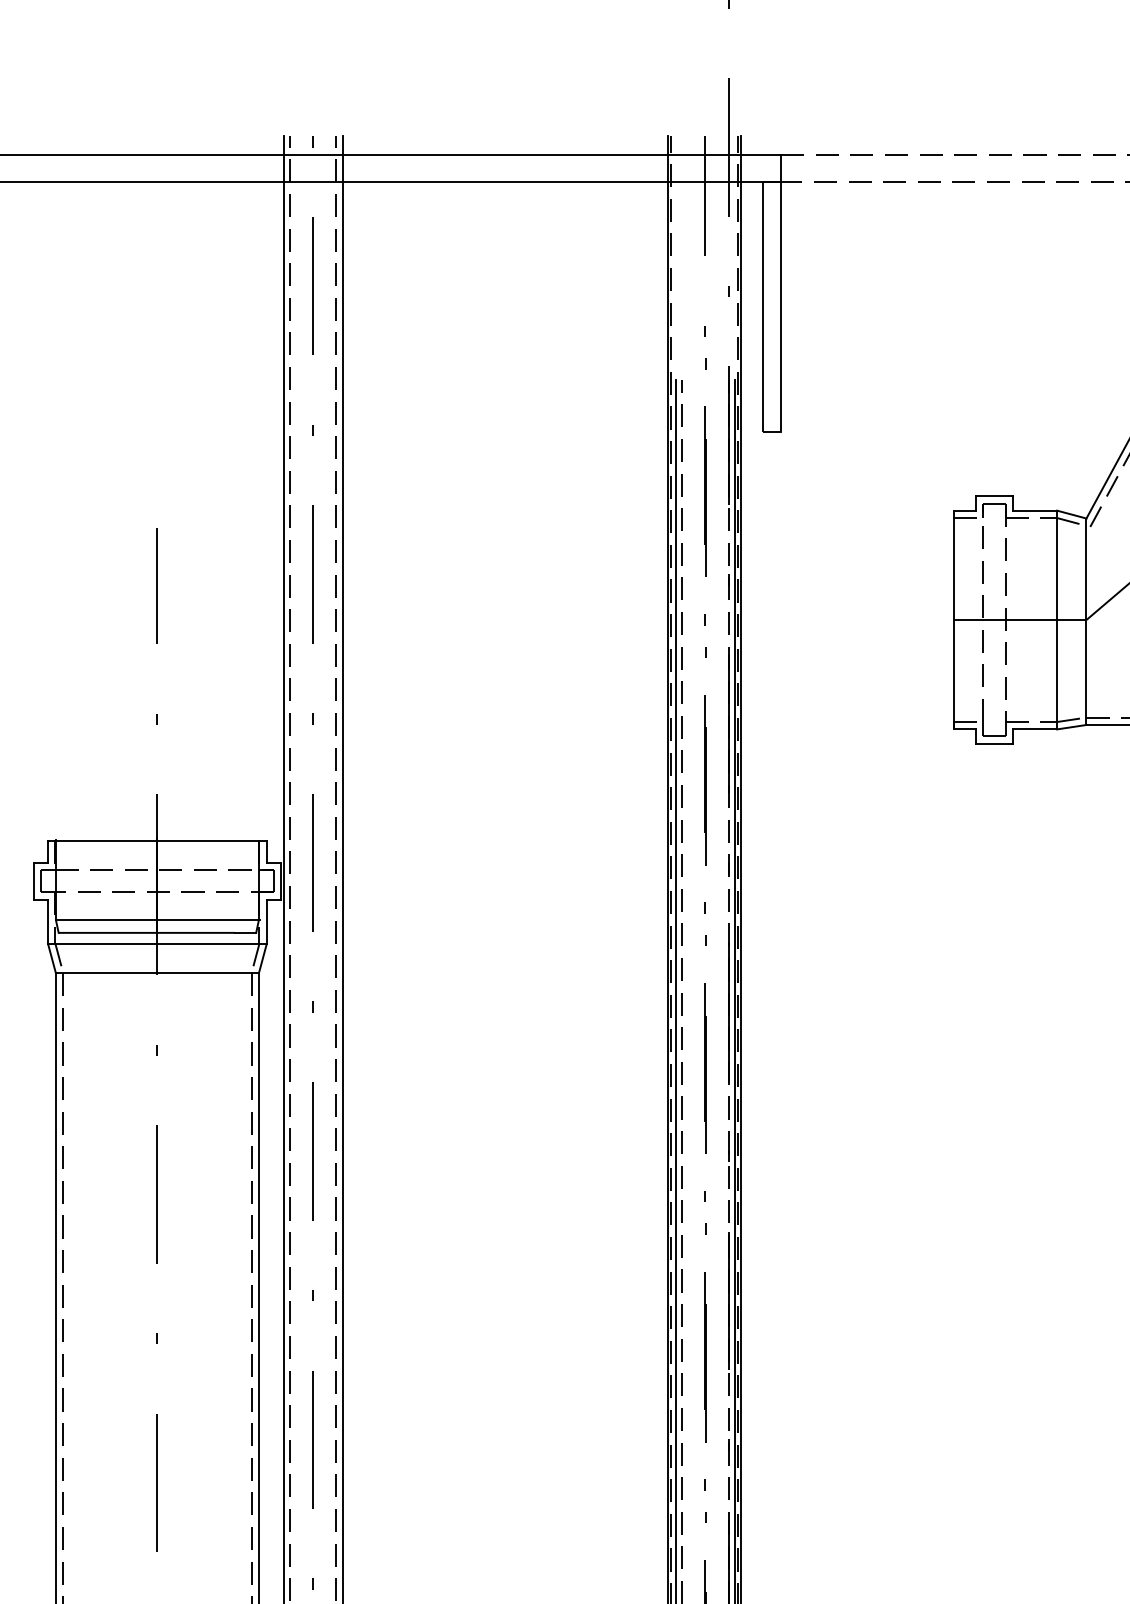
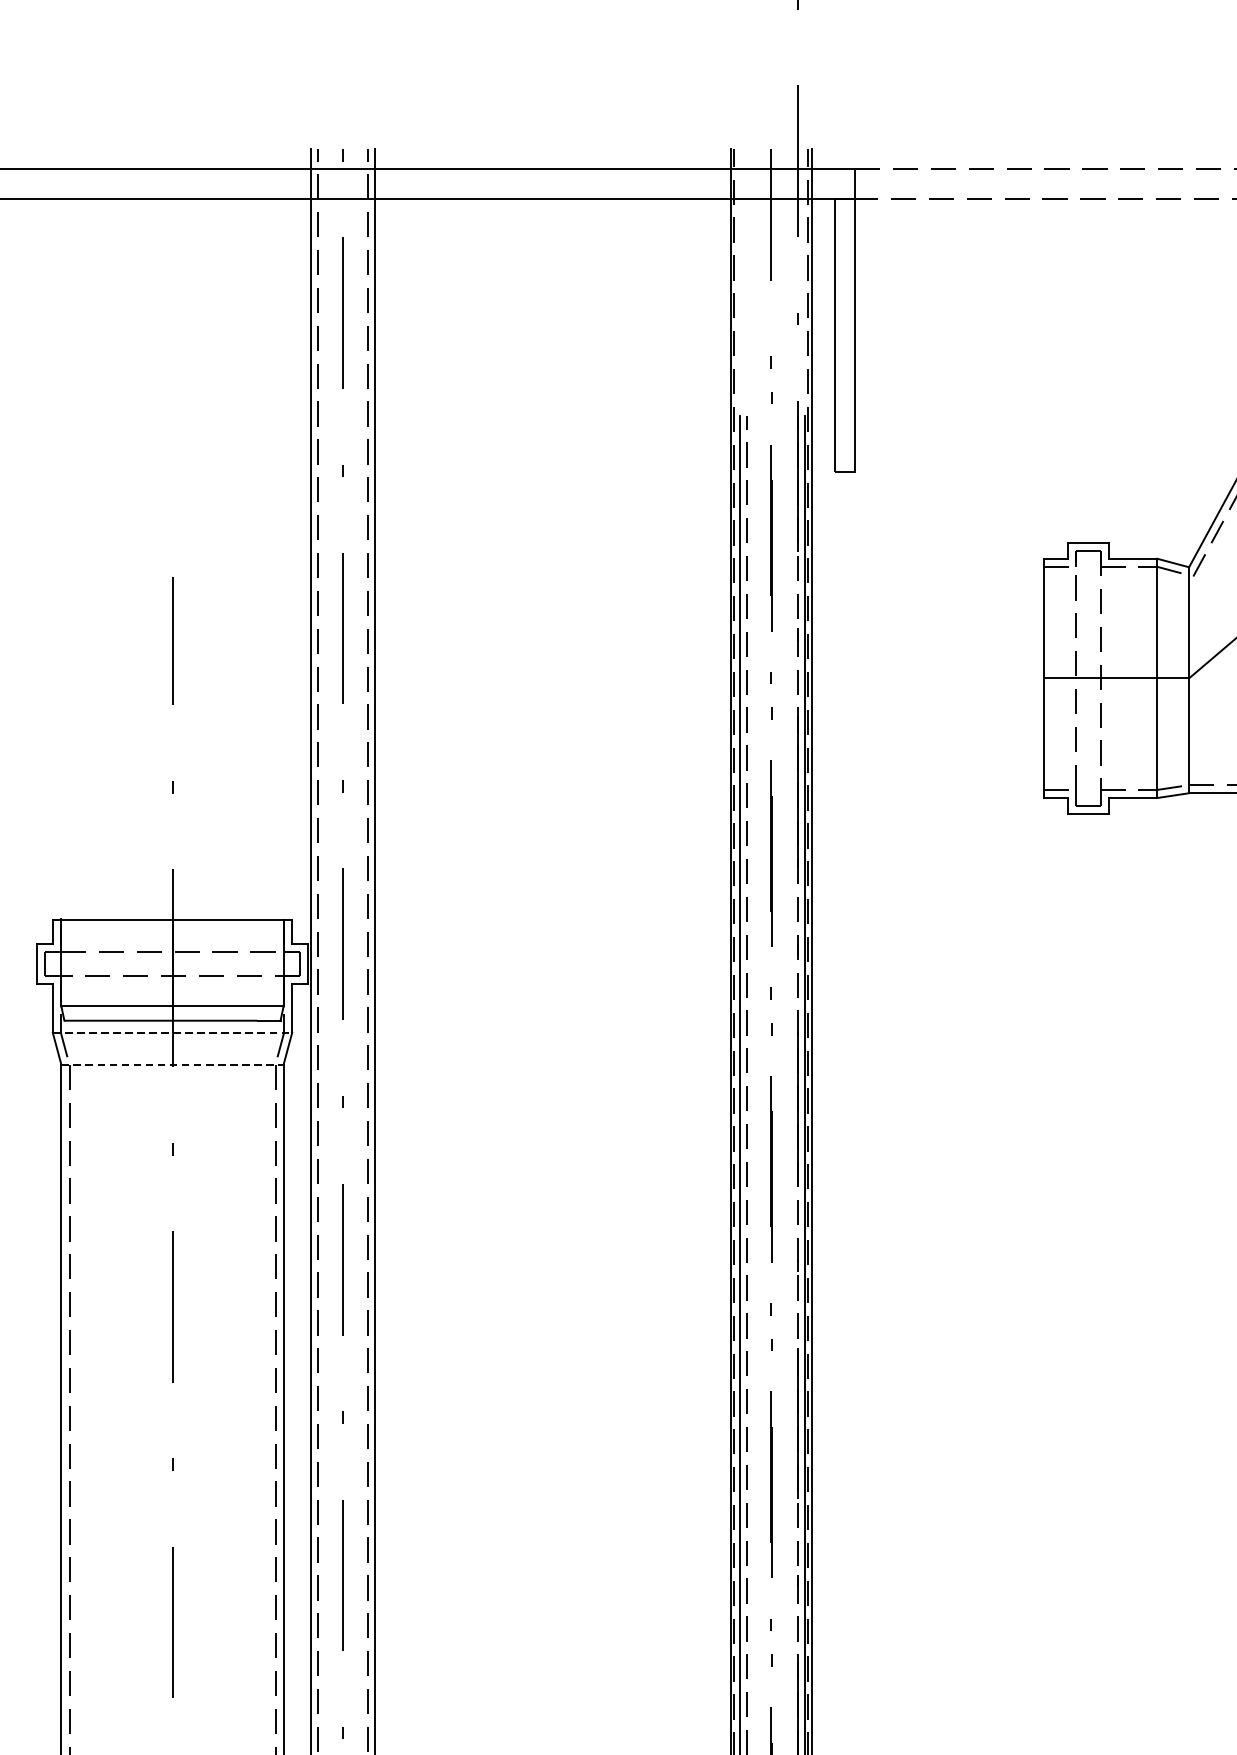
line: (157, 943) -> (172, 1032), solid -> dashed
line: (157, 973) -> (172, 1065), solid -> dashed

